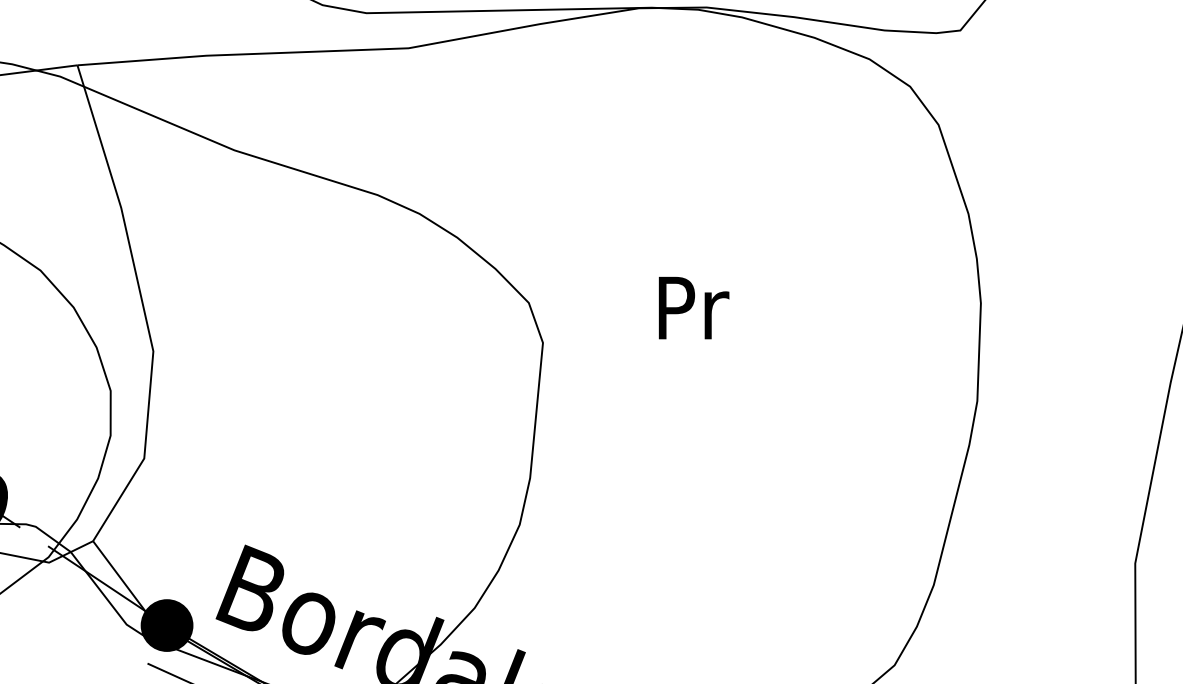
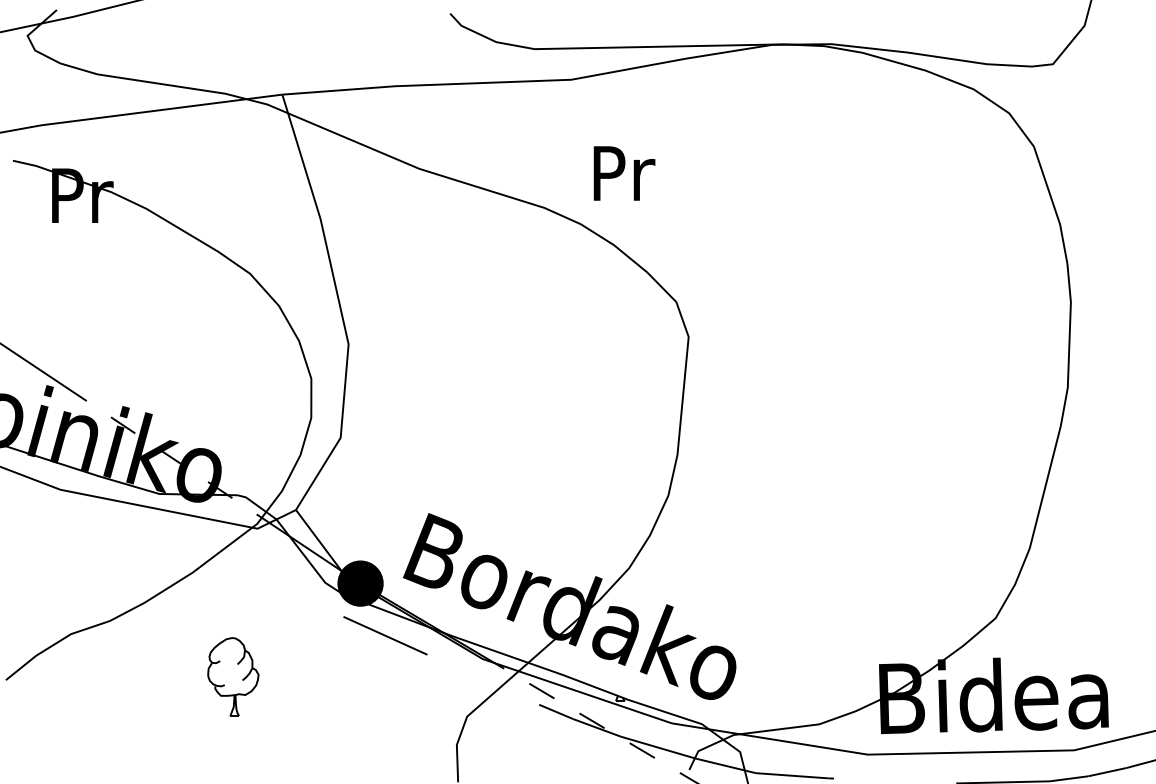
text: (694, 308) -> (624, 173), moved

